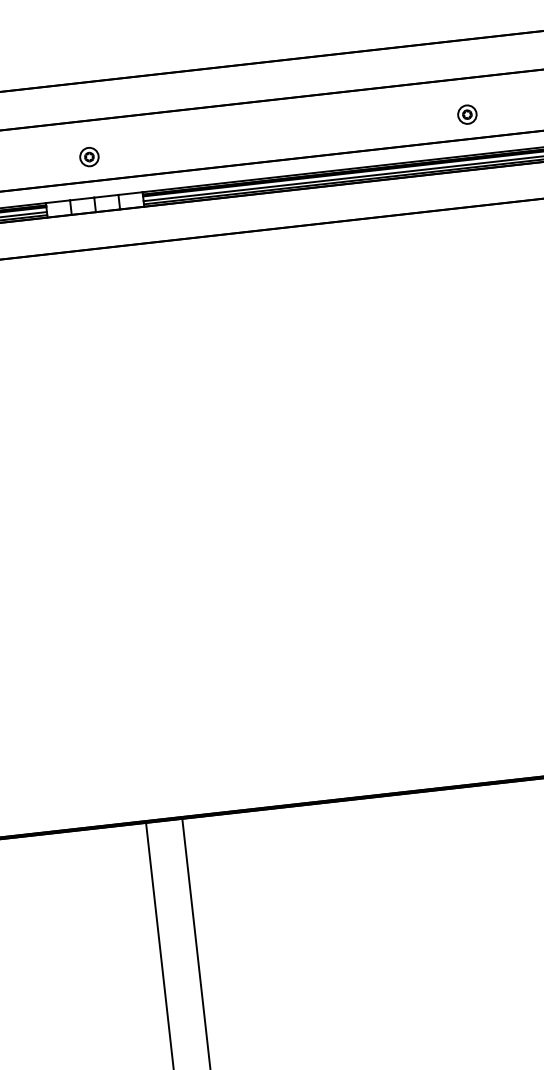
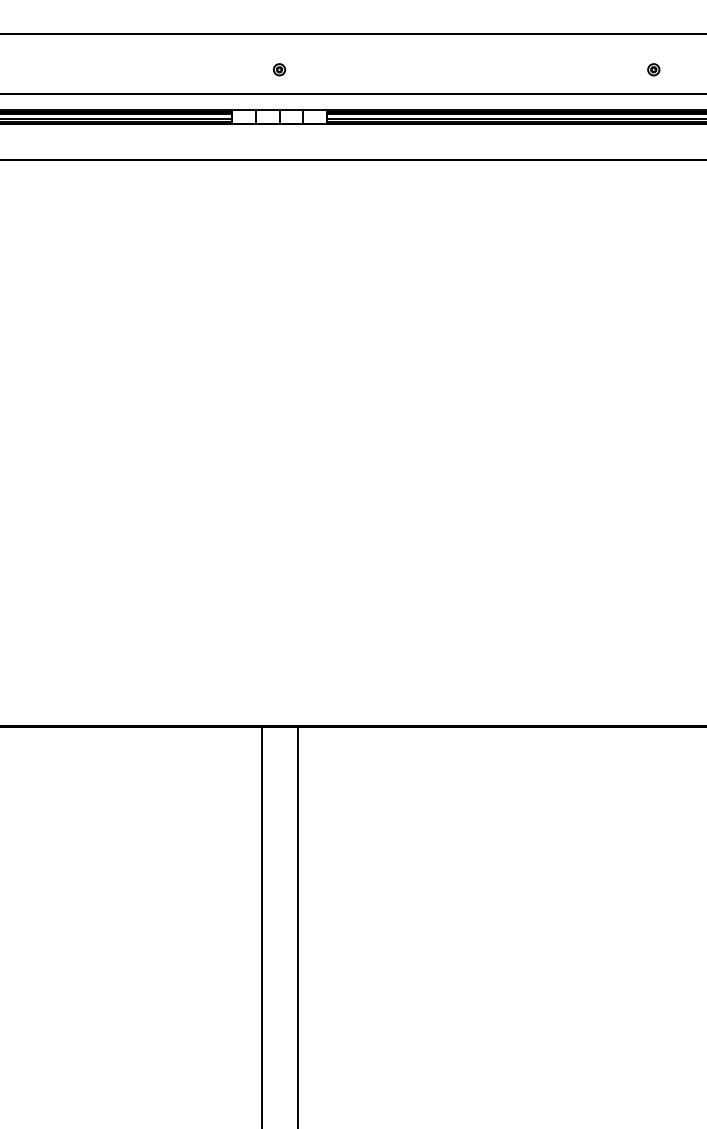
part: (467, 114) -> (653, 69), size x0.62
part: (89, 156) -> (279, 69), size x0.62

